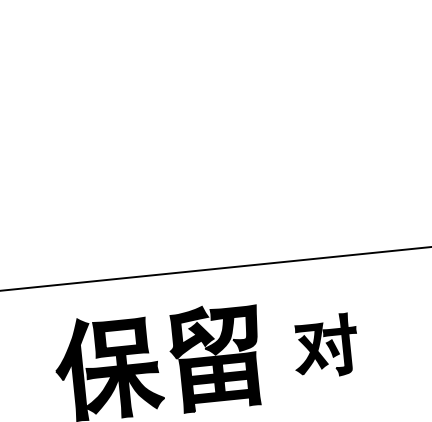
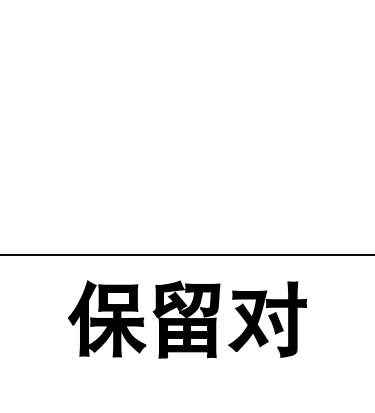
part: (325, 346) -> (267, 319), size x1.67

